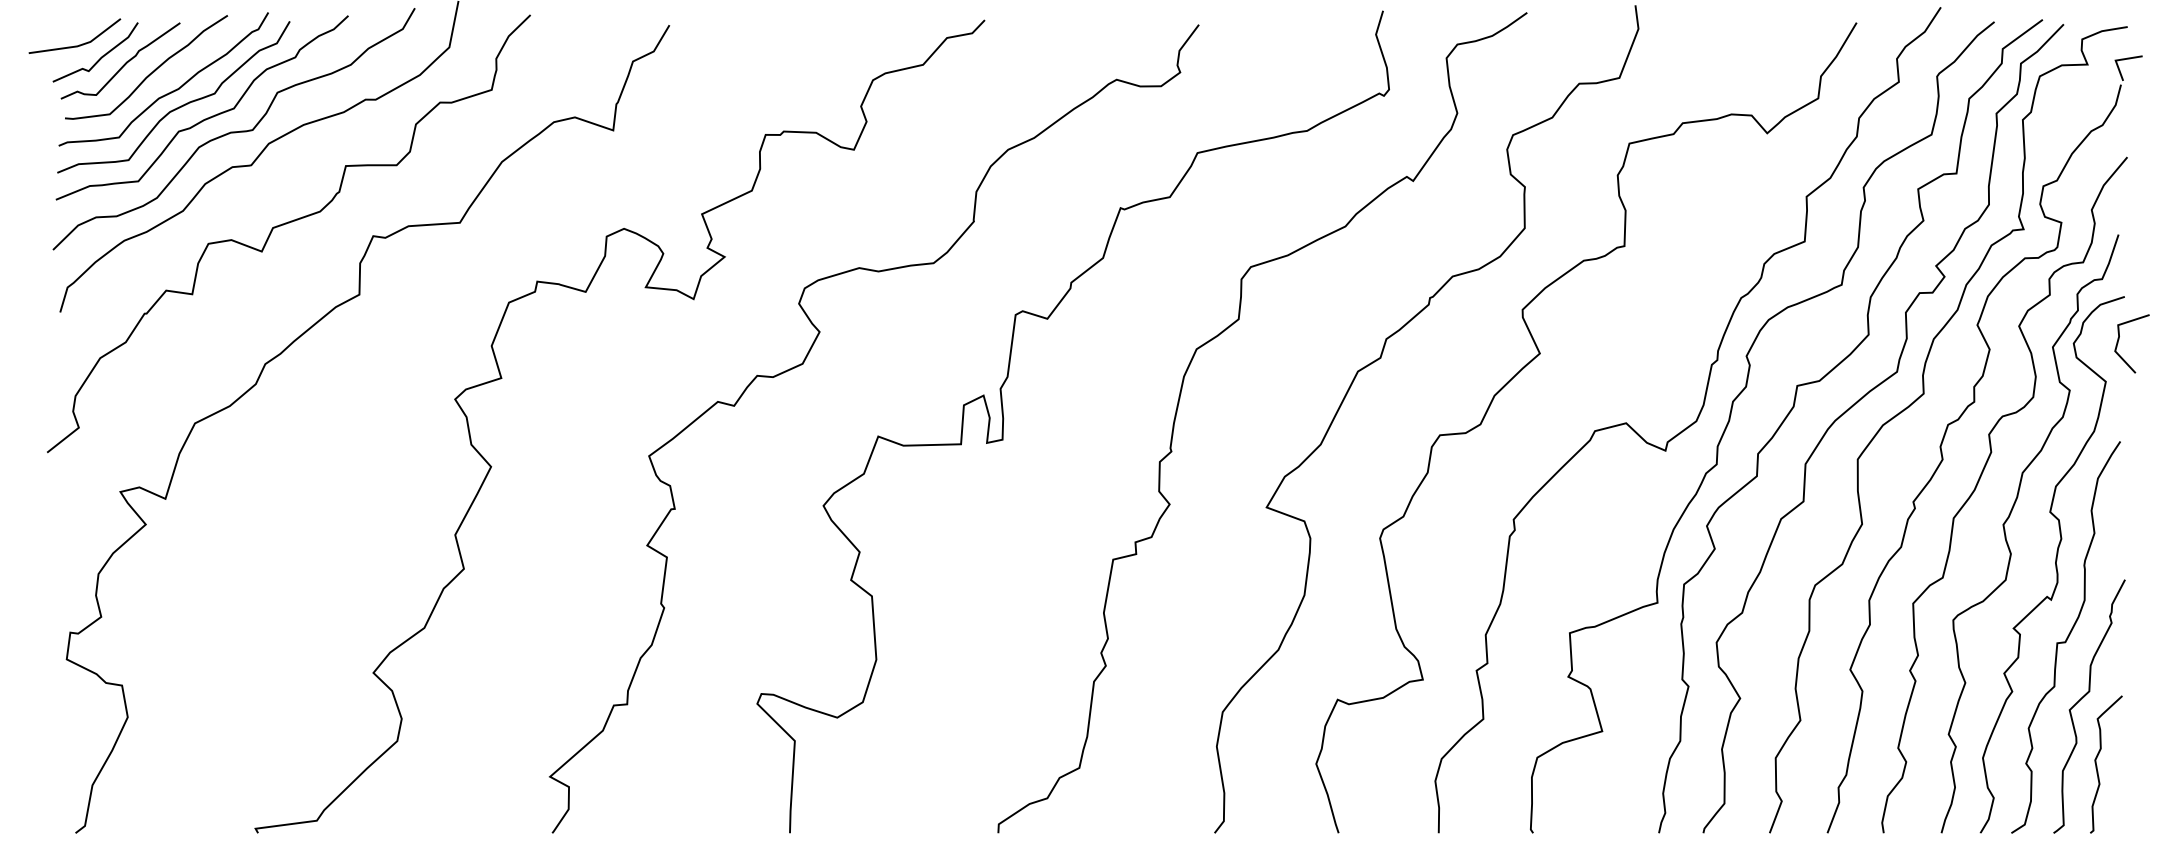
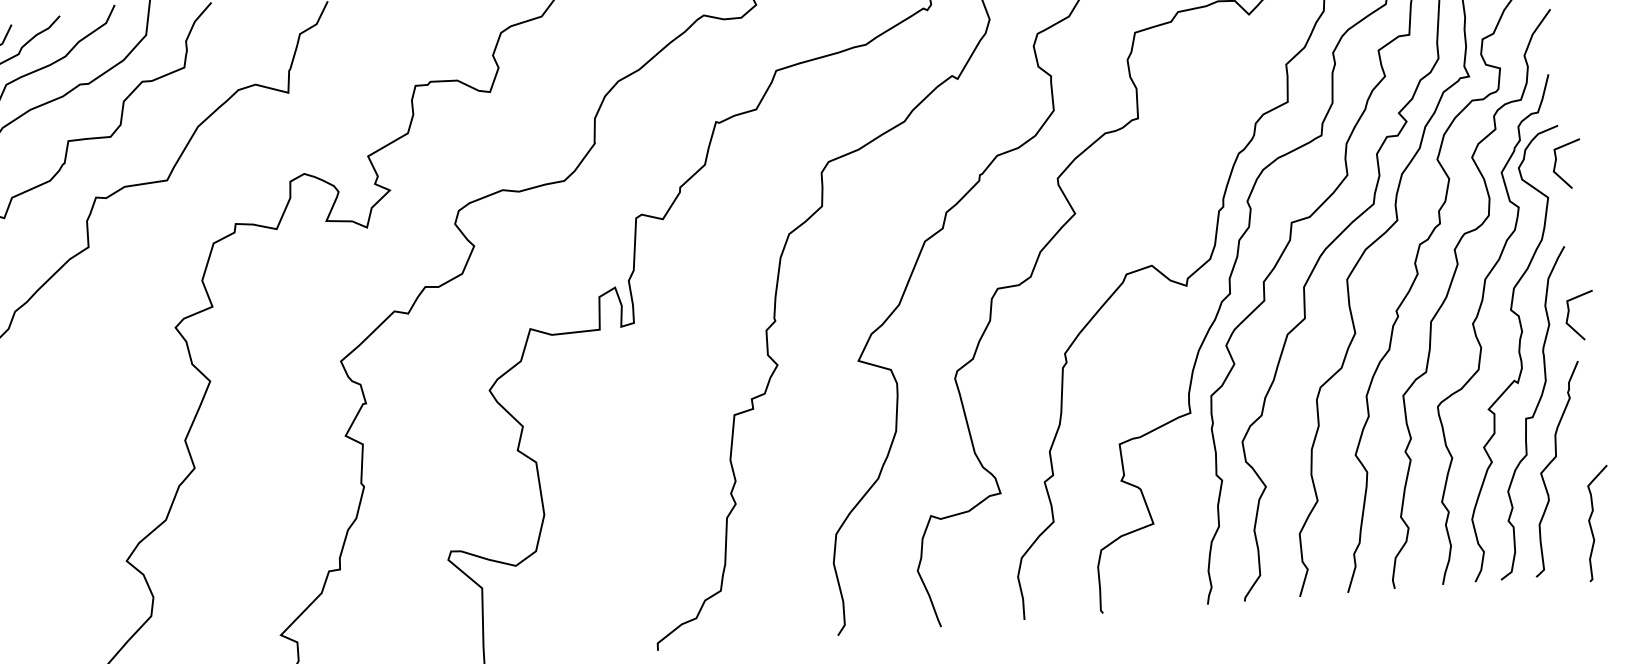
line: (2119, 521) -> (1569, 313), added
curve: (2097, 765) -> (1591, 524), moved

